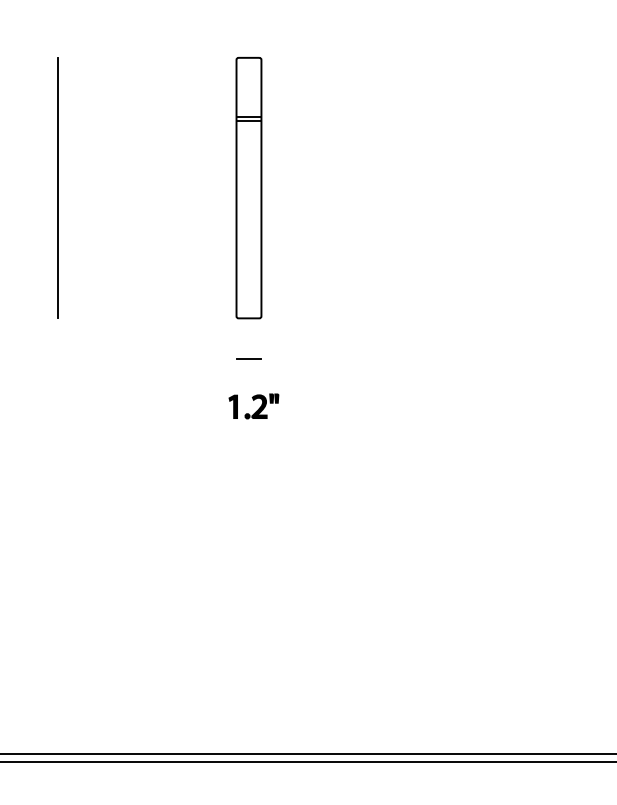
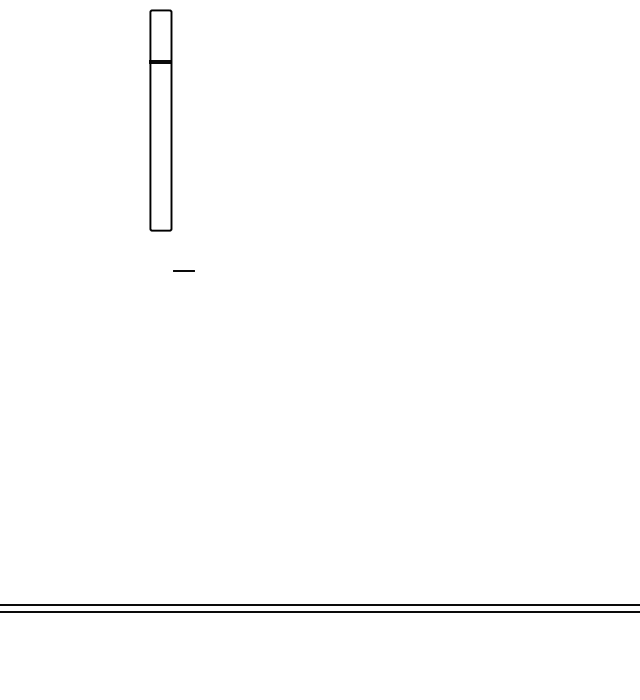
line: (57, 188) -> (22, 126), removed
part: (248, 188) -> (160, 120), moved
part: (253, 406) -> (187, 311), removed

